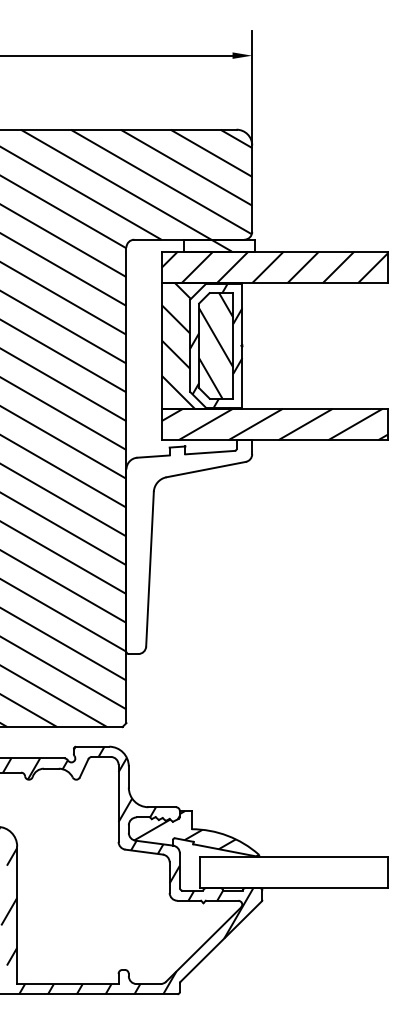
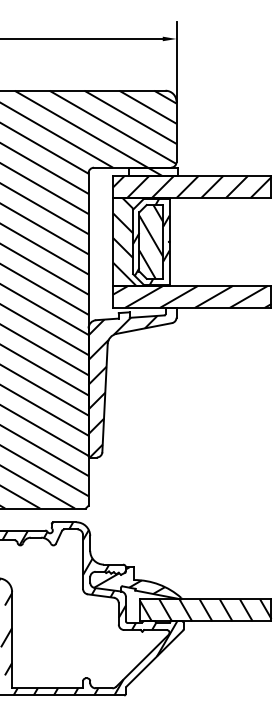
hatch: (174, 552) -> (122, 386), added
hatch: (293, 872) -> (205, 610), added

